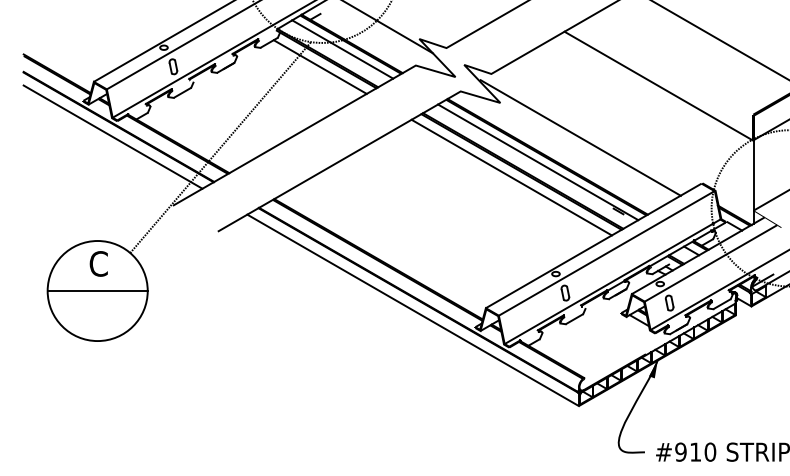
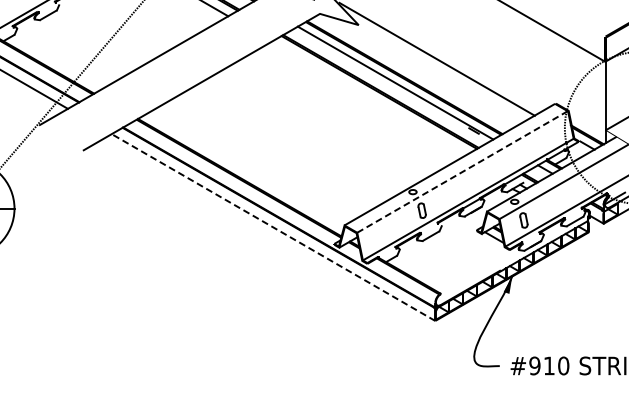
line: (511, 177) -> (369, 97), removed
line: (606, 253) -> (462, 172), solid -> dashed
line: (412, 310) -> (272, 227), solid -> dashed

